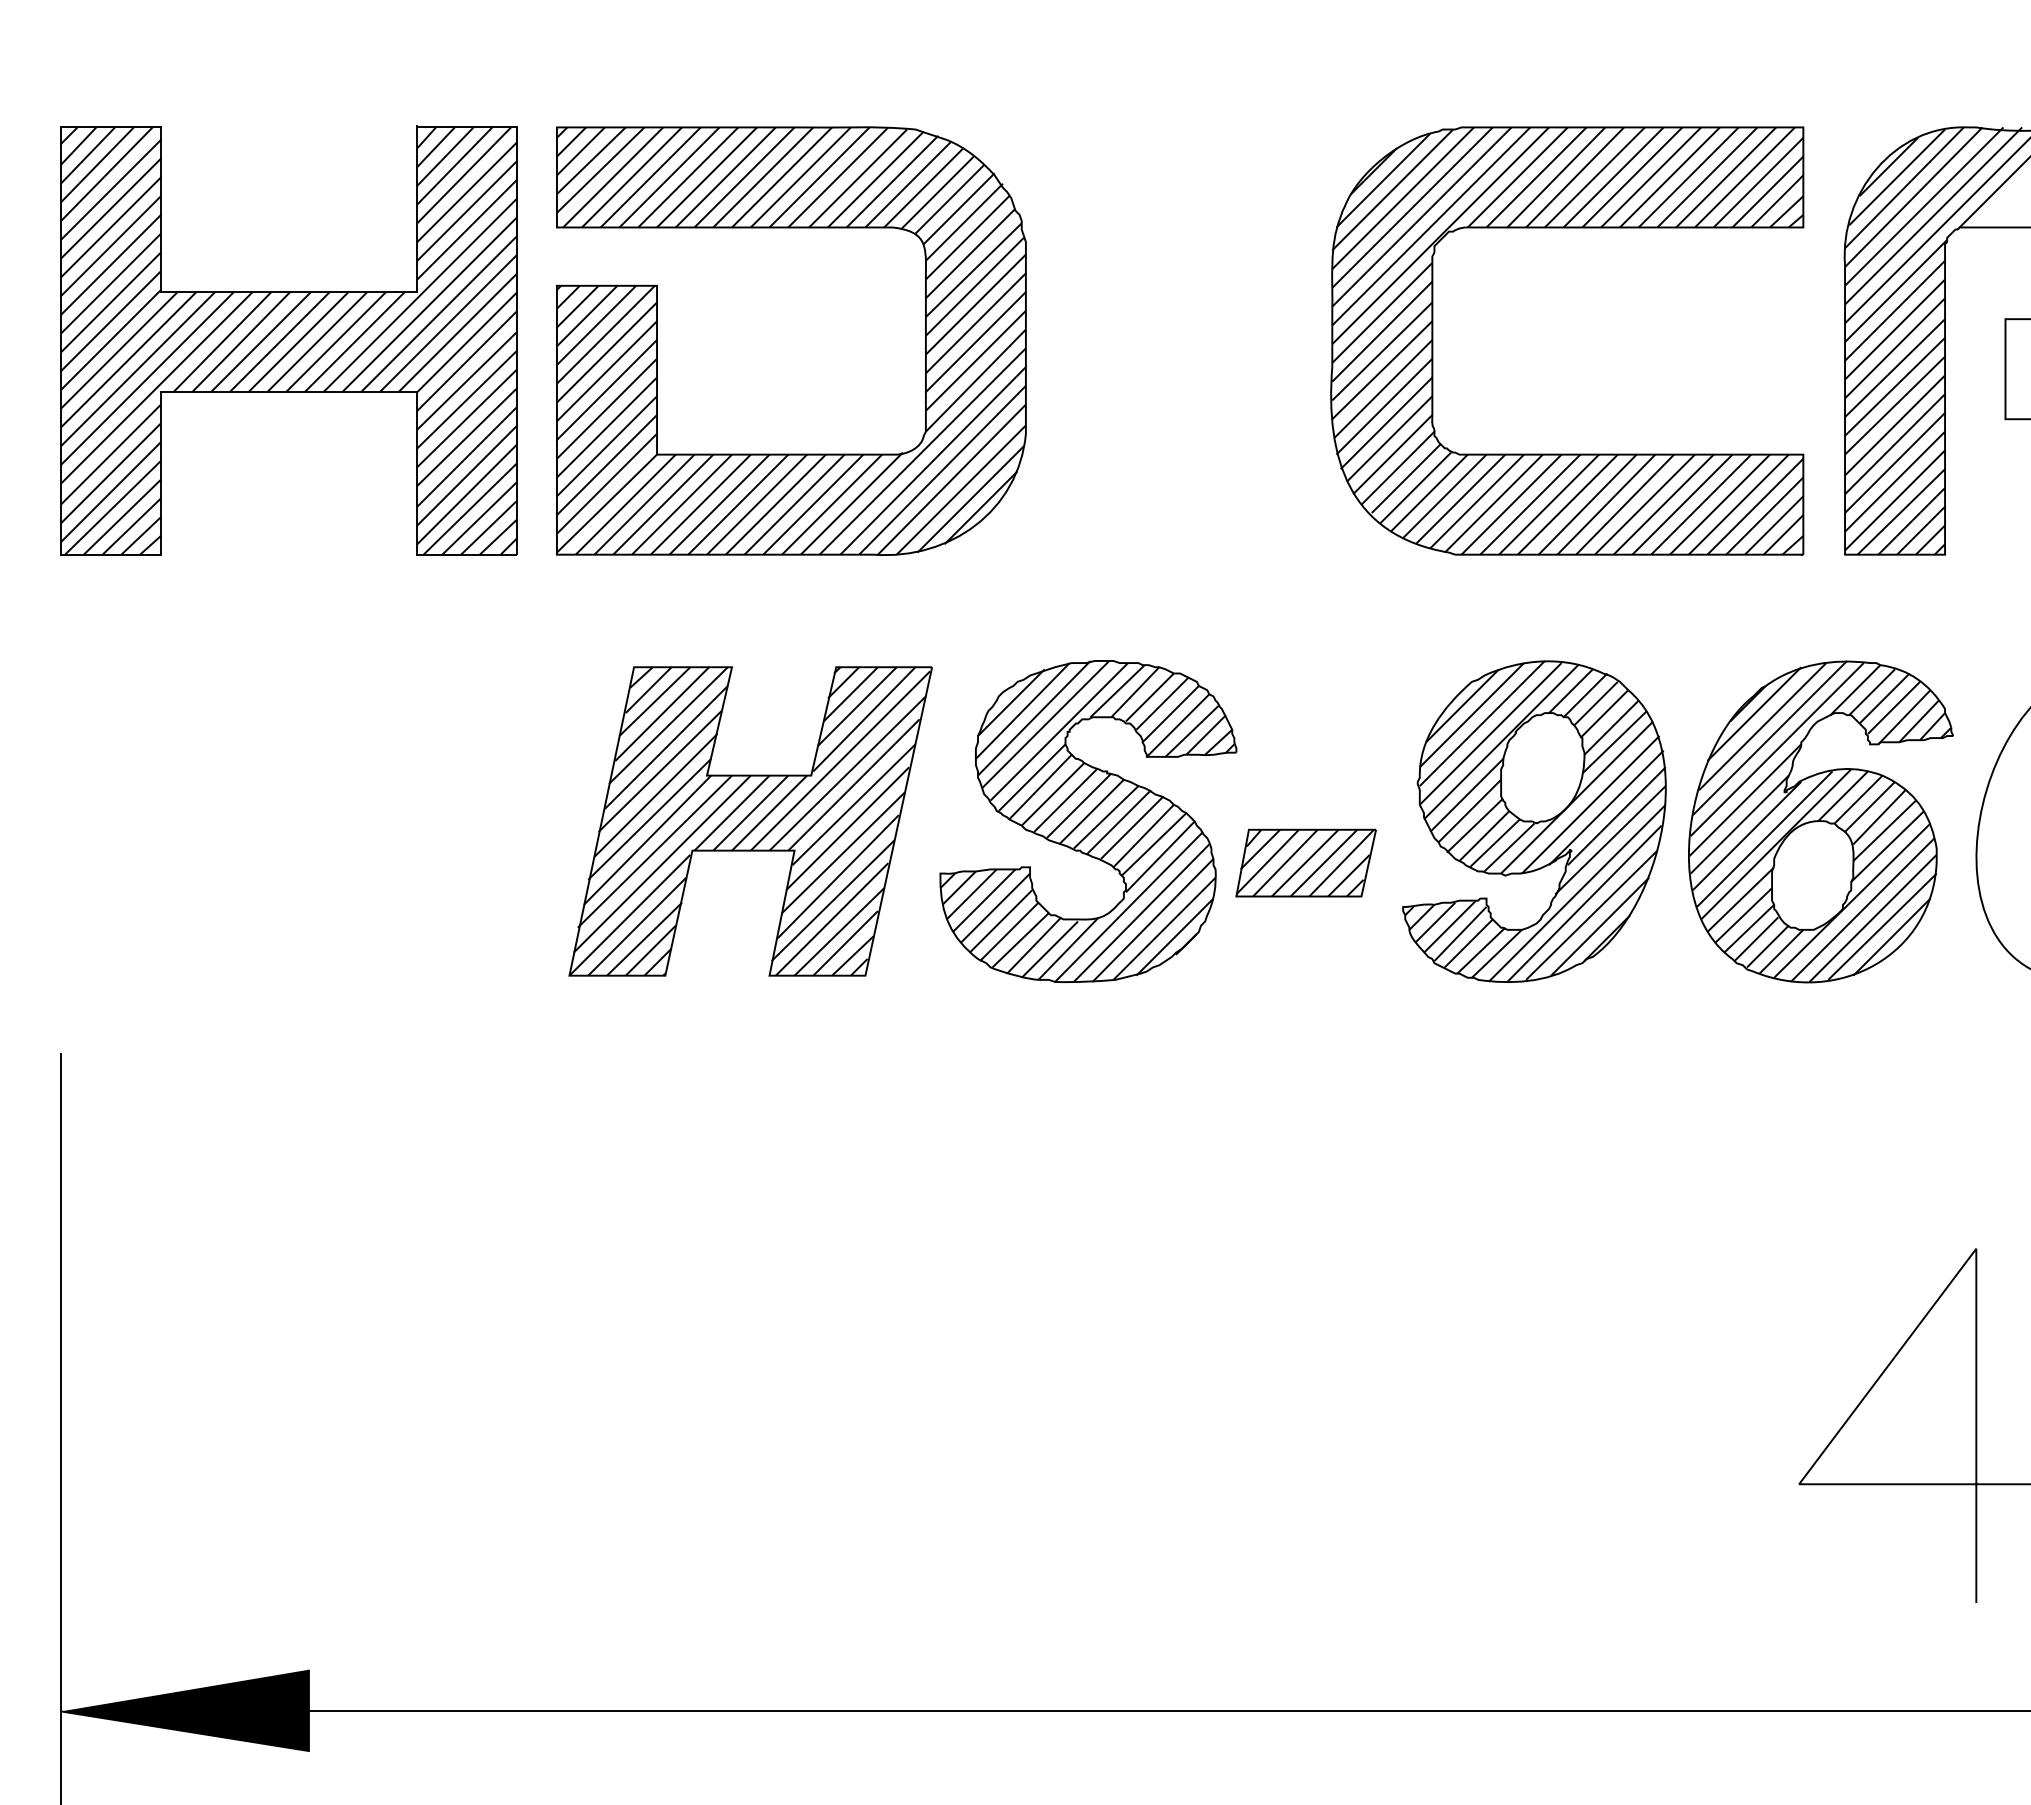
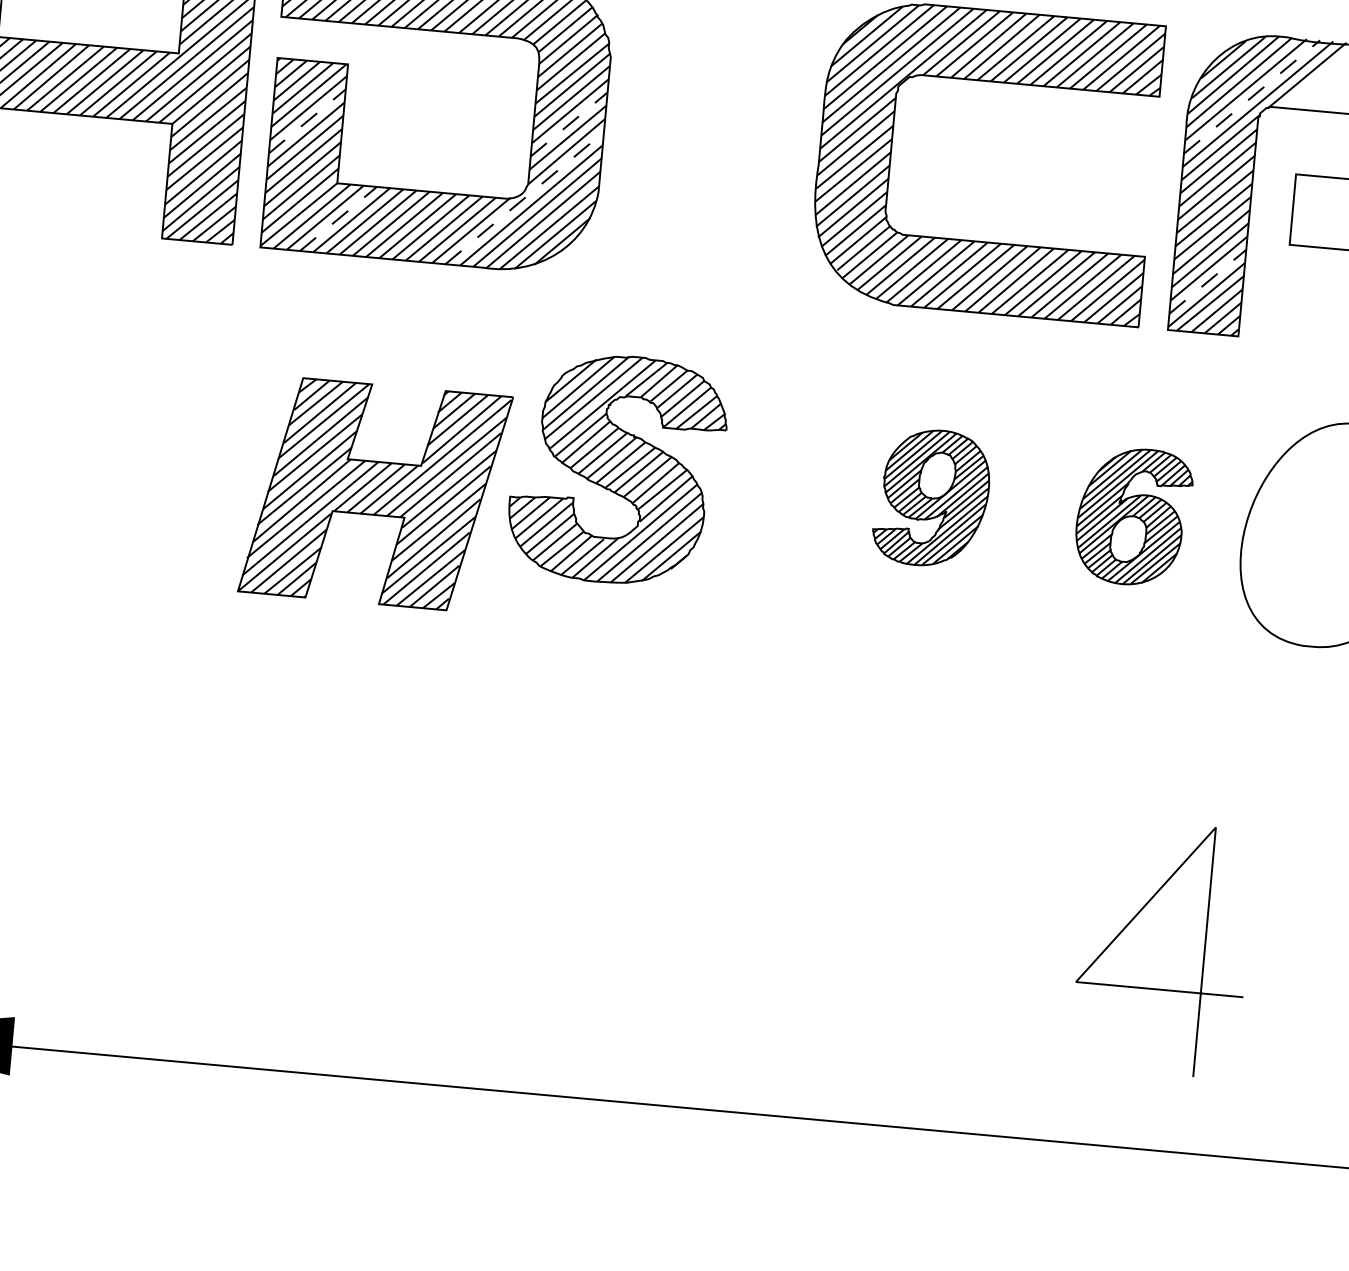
line: (1933, 215) -> (1252, 96), solid -> dashed
line: (975, 342) -> (568, 124), solid -> dashed
line: (606, 371) -> (307, 121), solid -> dashed
line: (922, 451) -> (524, 198), solid -> dashed
line: (1895, 481) -> (1208, 281), solid -> dashed
line: (663, 504) -> (338, 218), solid -> dashed
part: (750, 821) -> (375, 494), moved
part: (1534, 821) -> (932, 498), size x0.6
part: (1820, 821) -> (1133, 516), size x0.6
part: (1305, 862) -> (768, 512), removed

